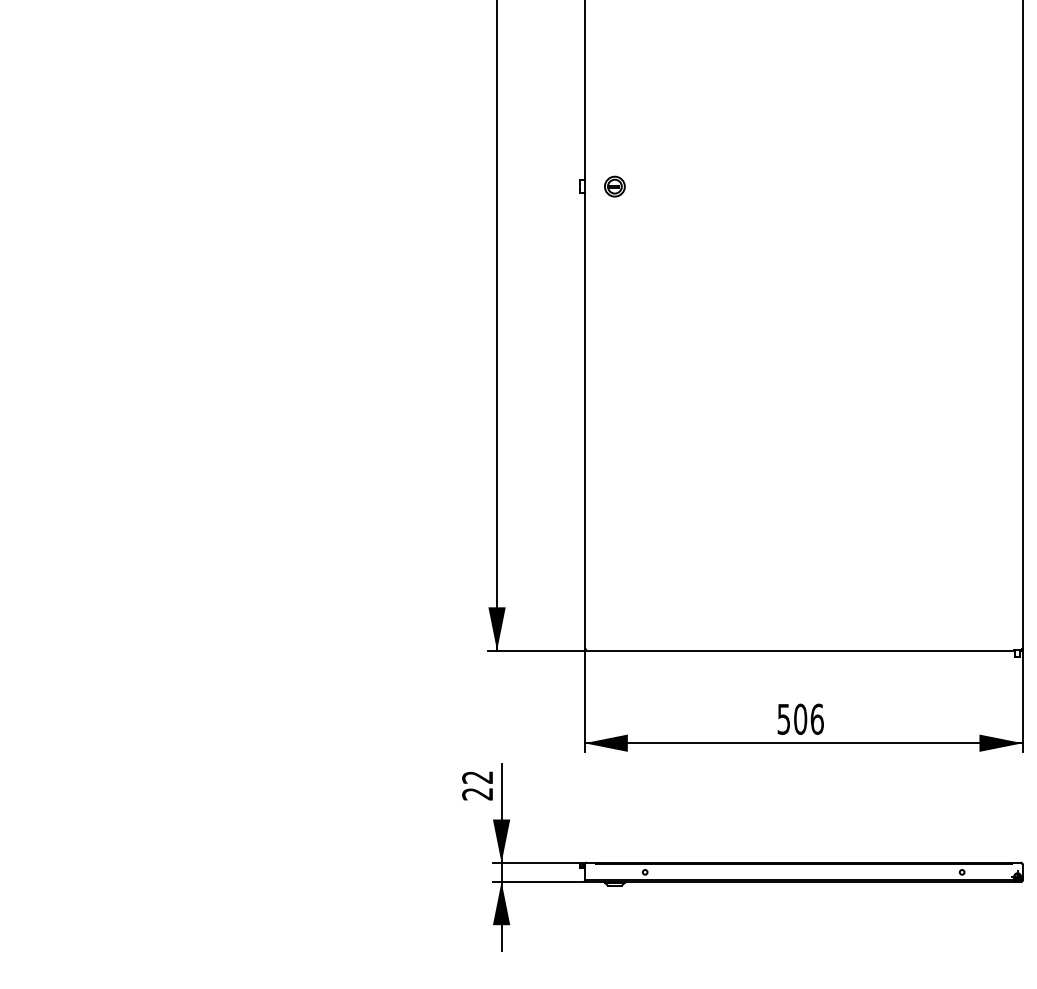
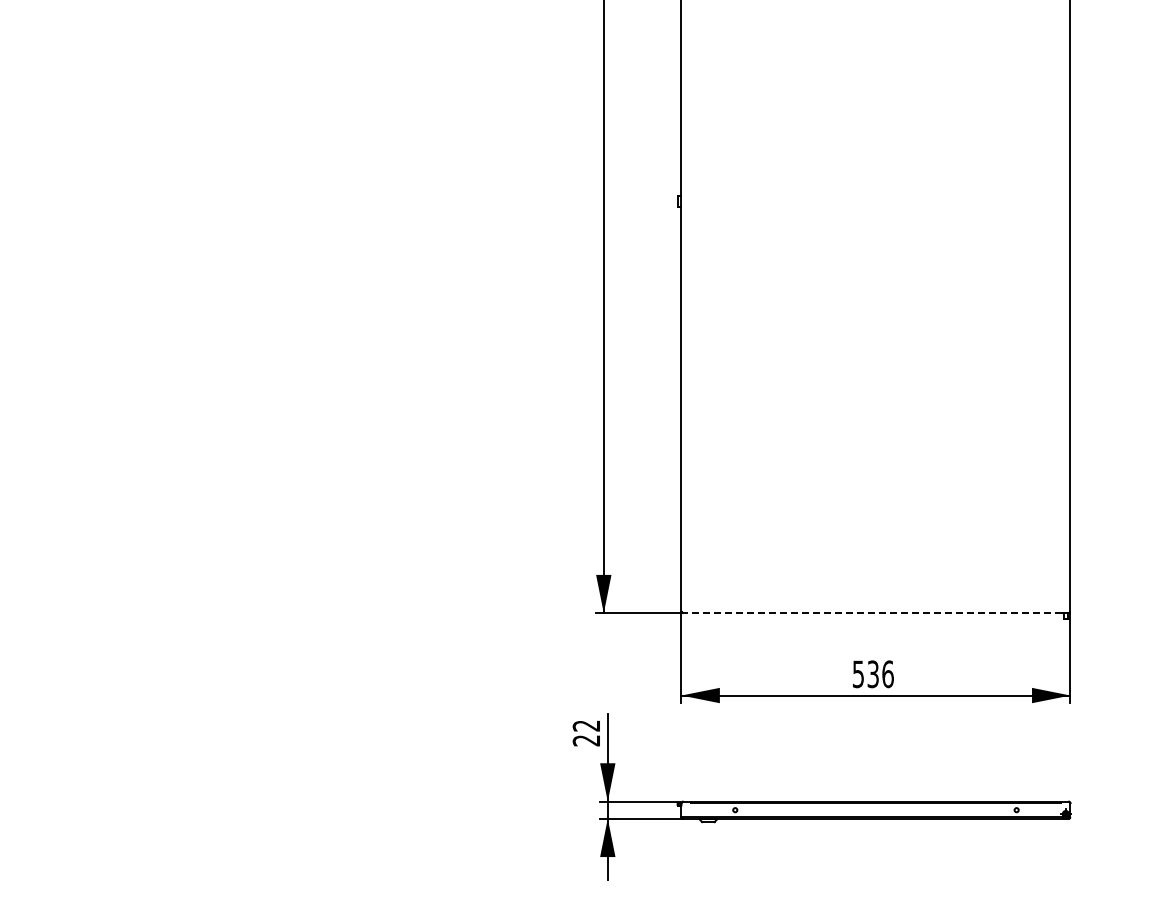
part: (615, 186) -> (708, 201), removed
line: (799, 650) -> (872, 613), solid -> dashed
text: (800, 719) -> (873, 674), 506 -> 536

